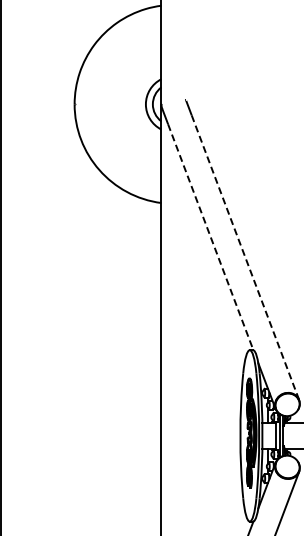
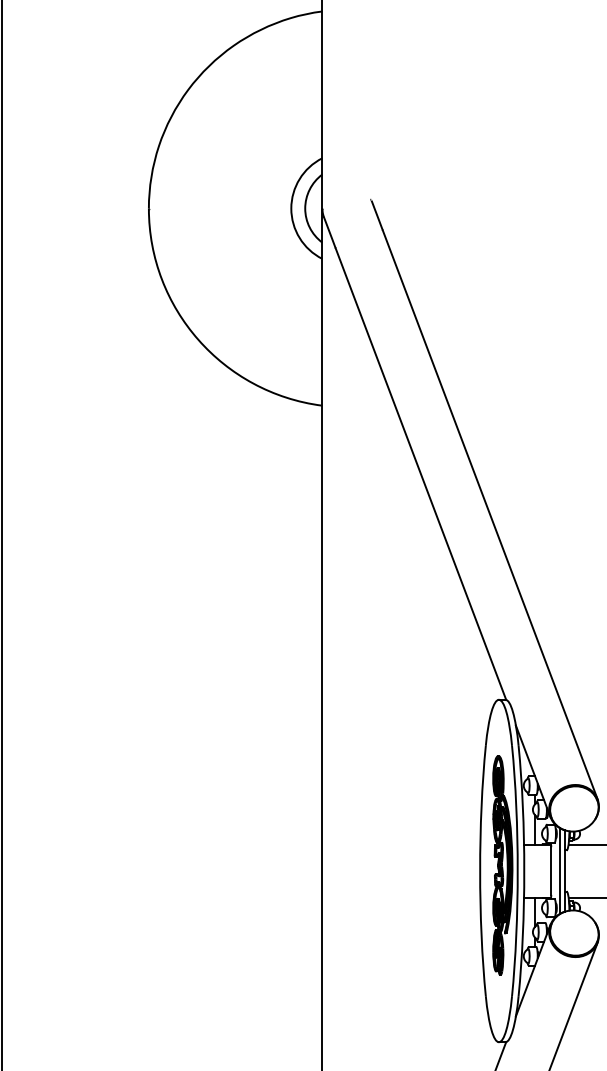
line: (210, 237) -> (420, 474), dashed -> solid
line: (245, 258) -> (490, 516), dashed -> solid

